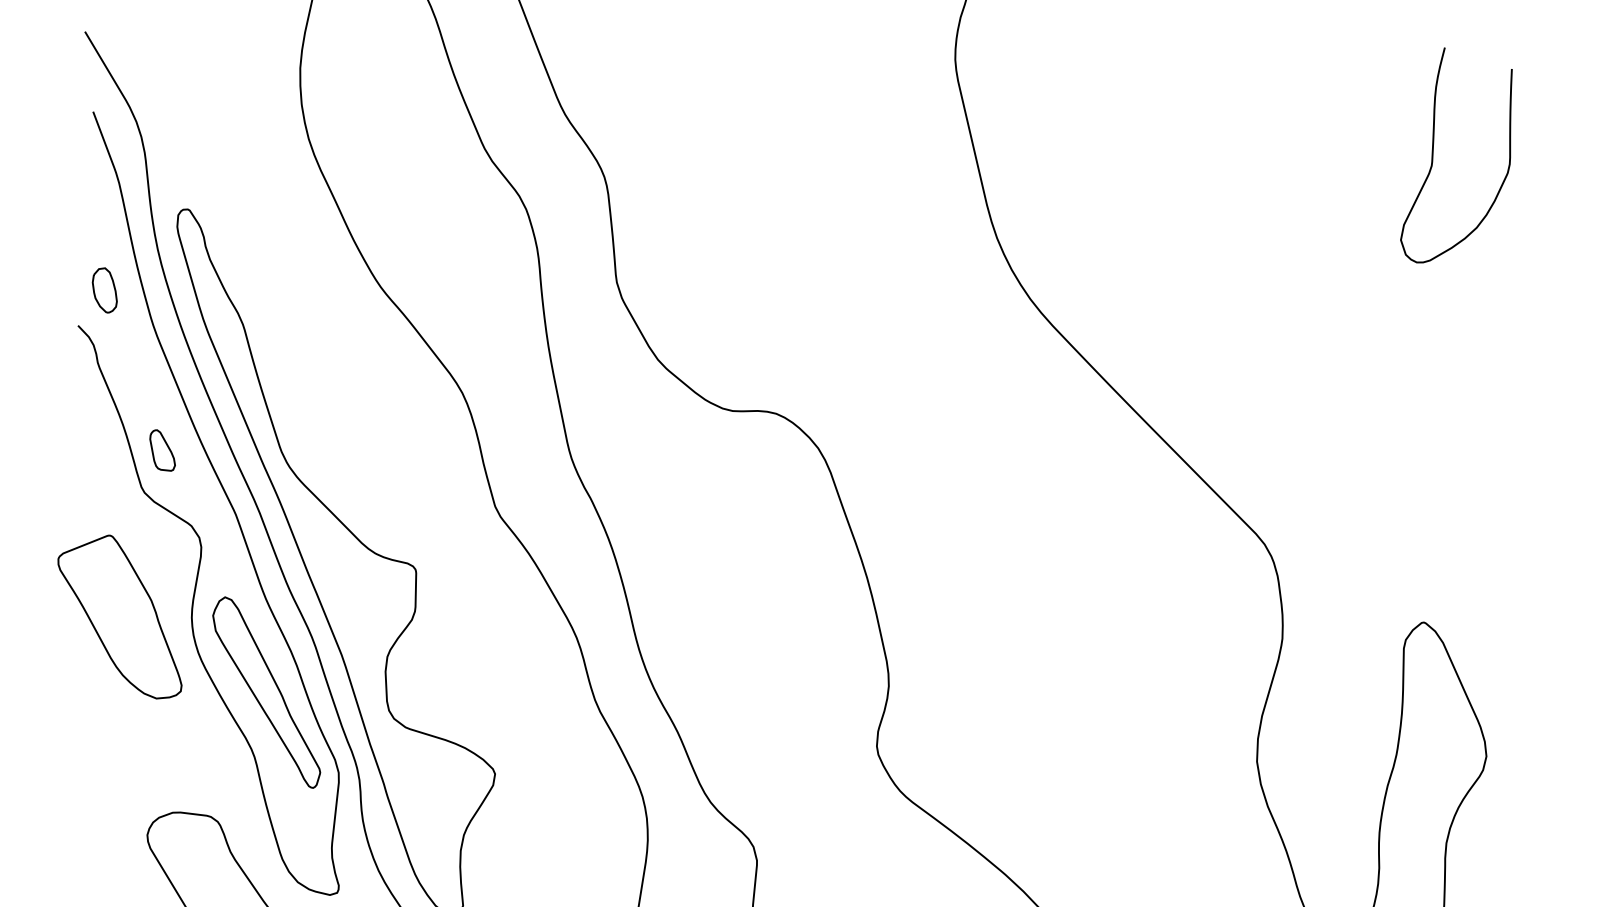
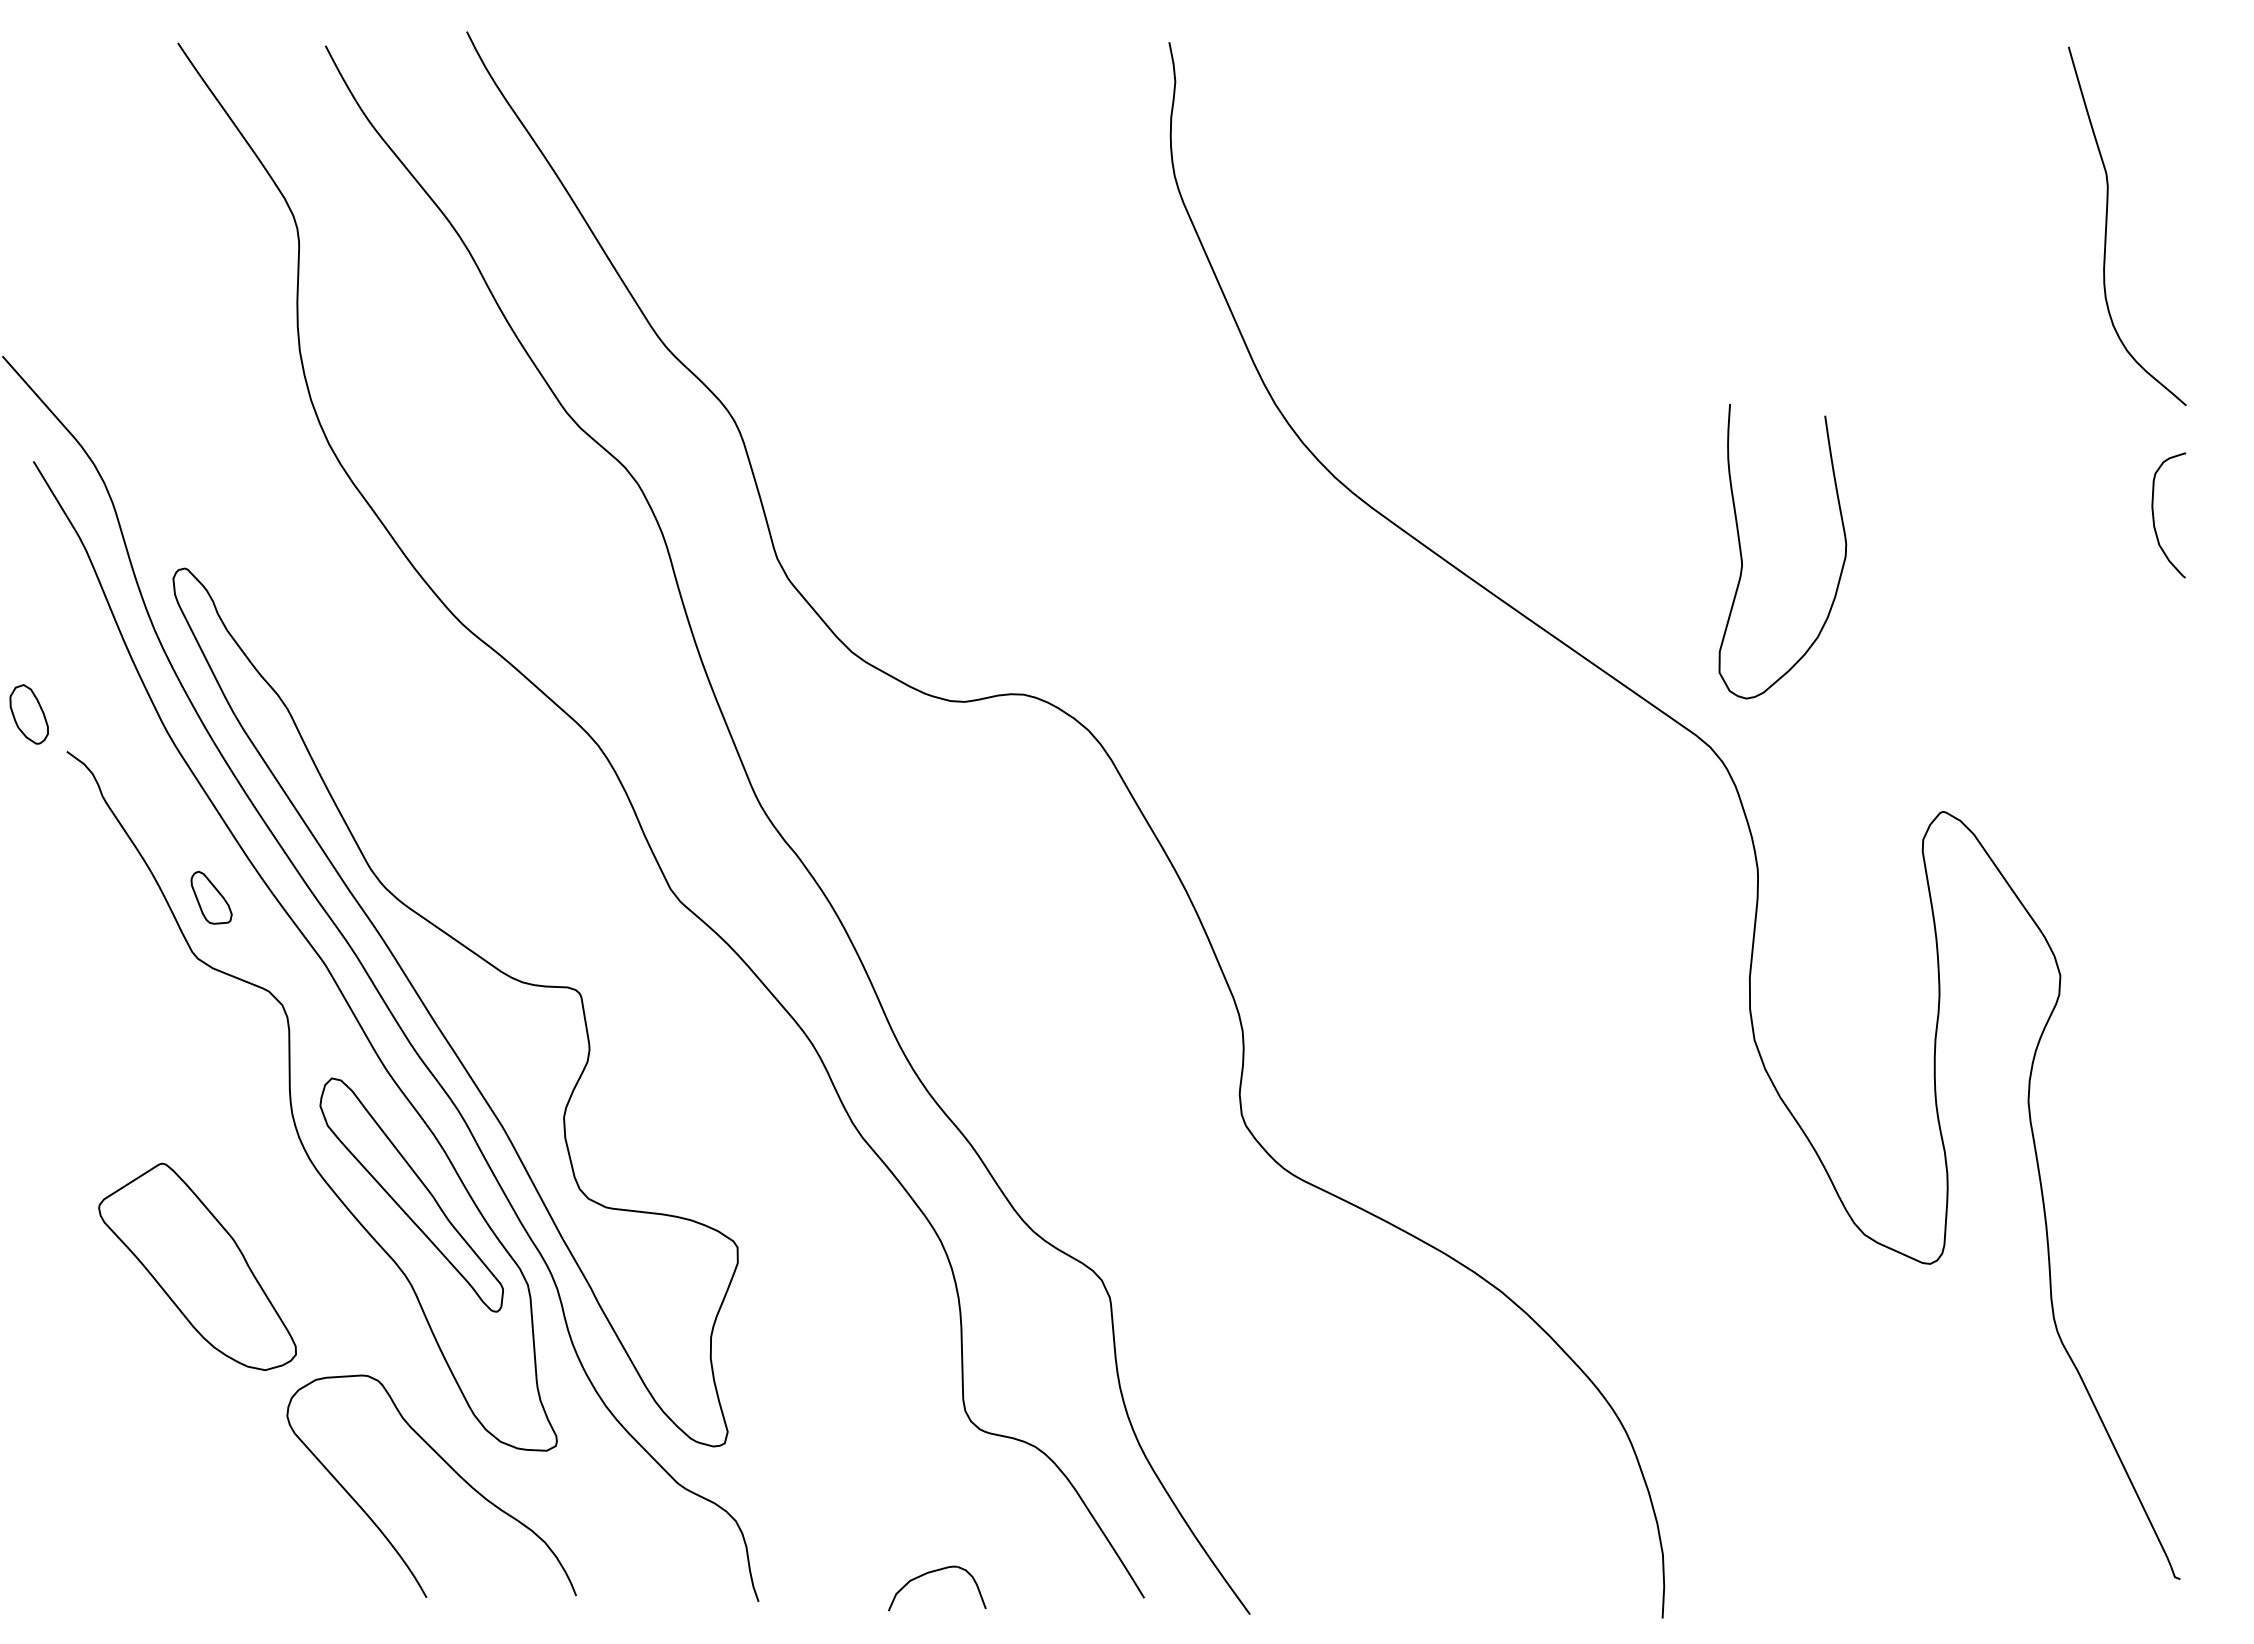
curve: (1433, 158) -> (1742, 555), moved
part: (104, 290) -> (28, 714), moved
part: (121, 614) -> (197, 1266), moved

